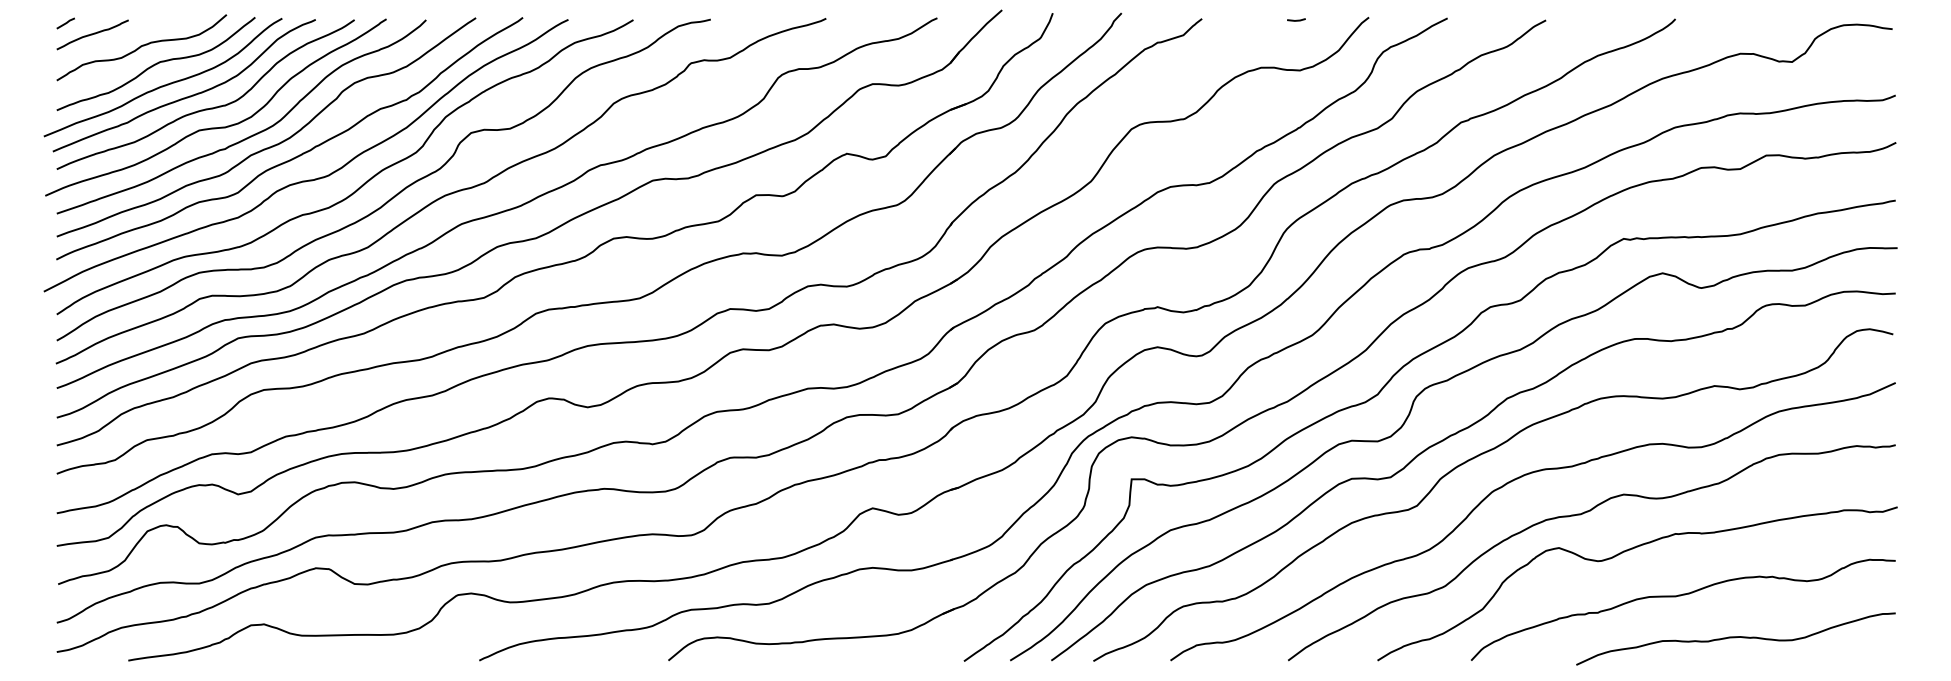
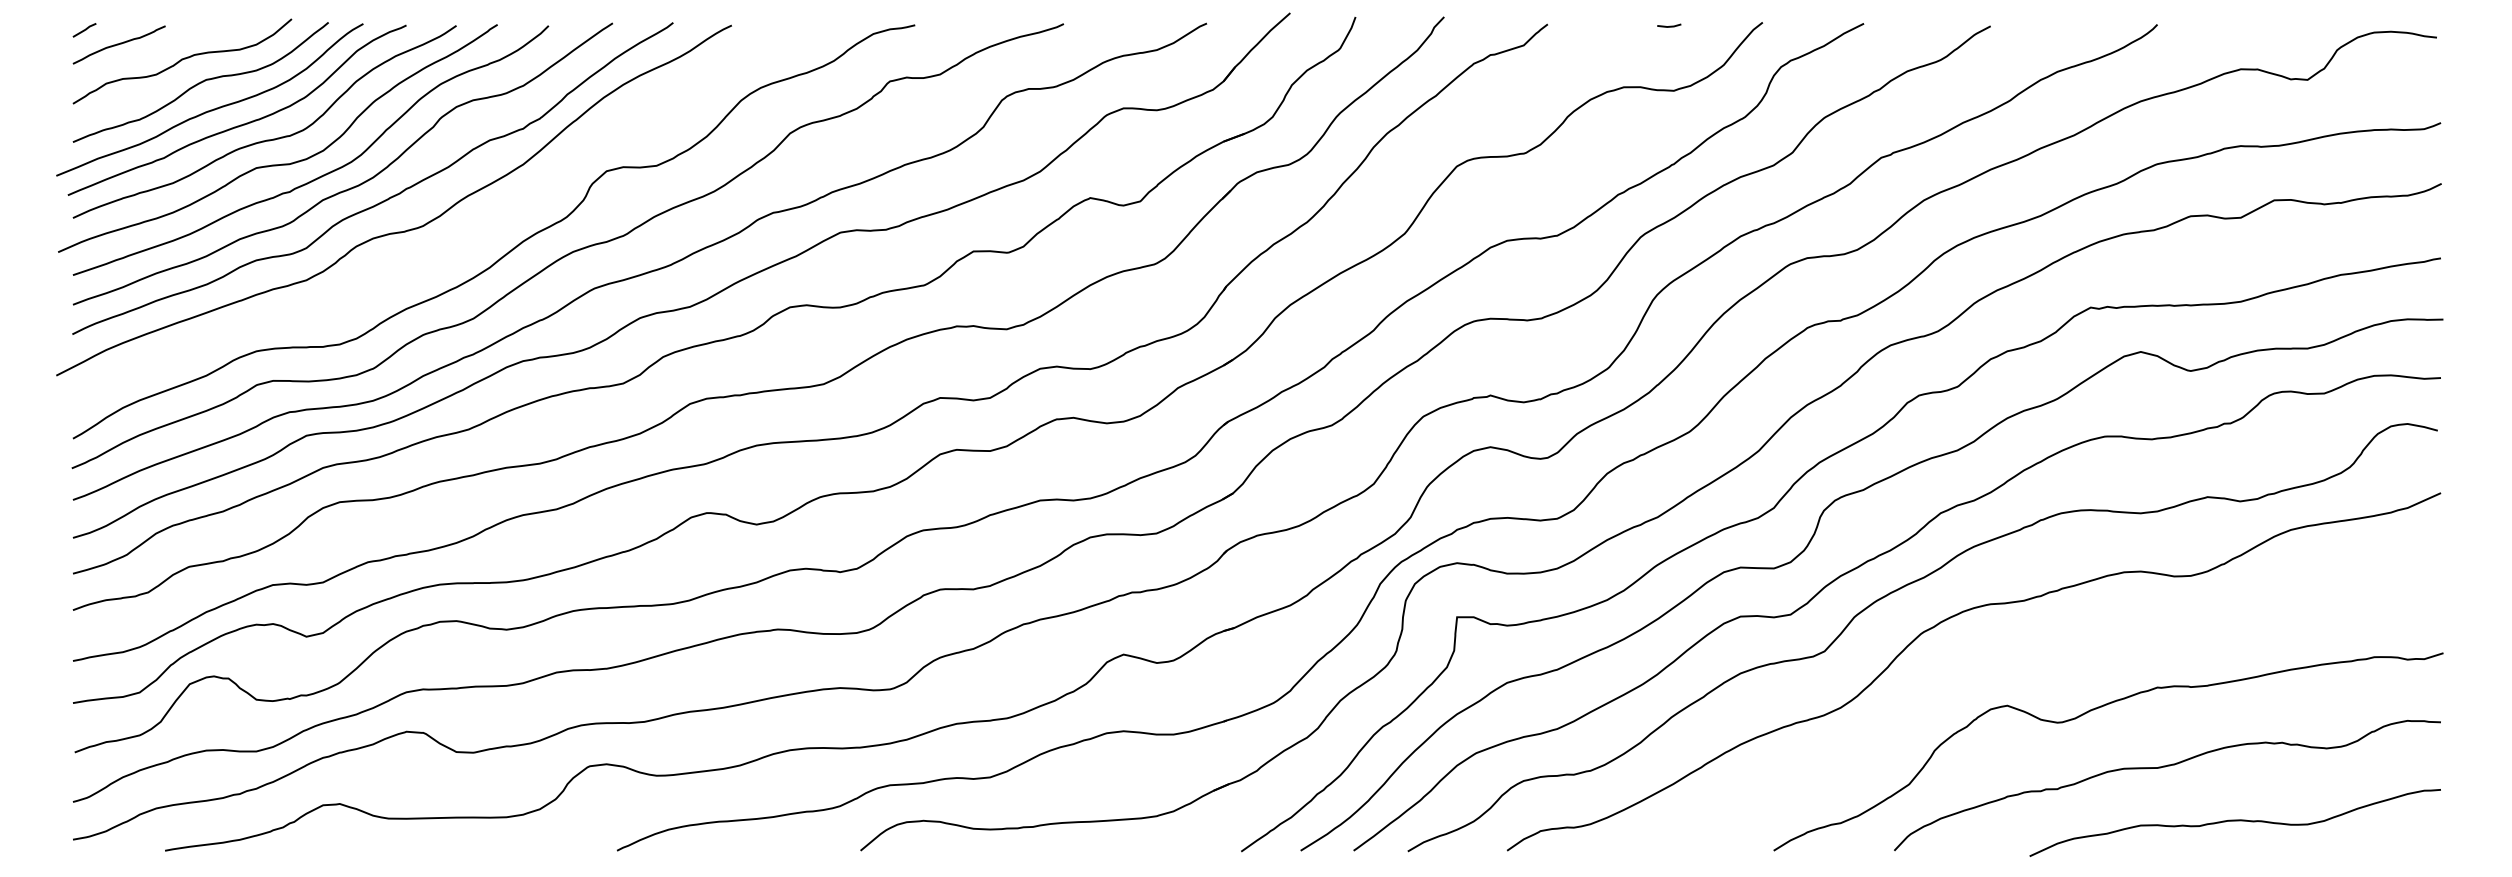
curve: (358, 187) -> (461, 241), removed
curve: (1580, 515) -> (2035, 663), removed

